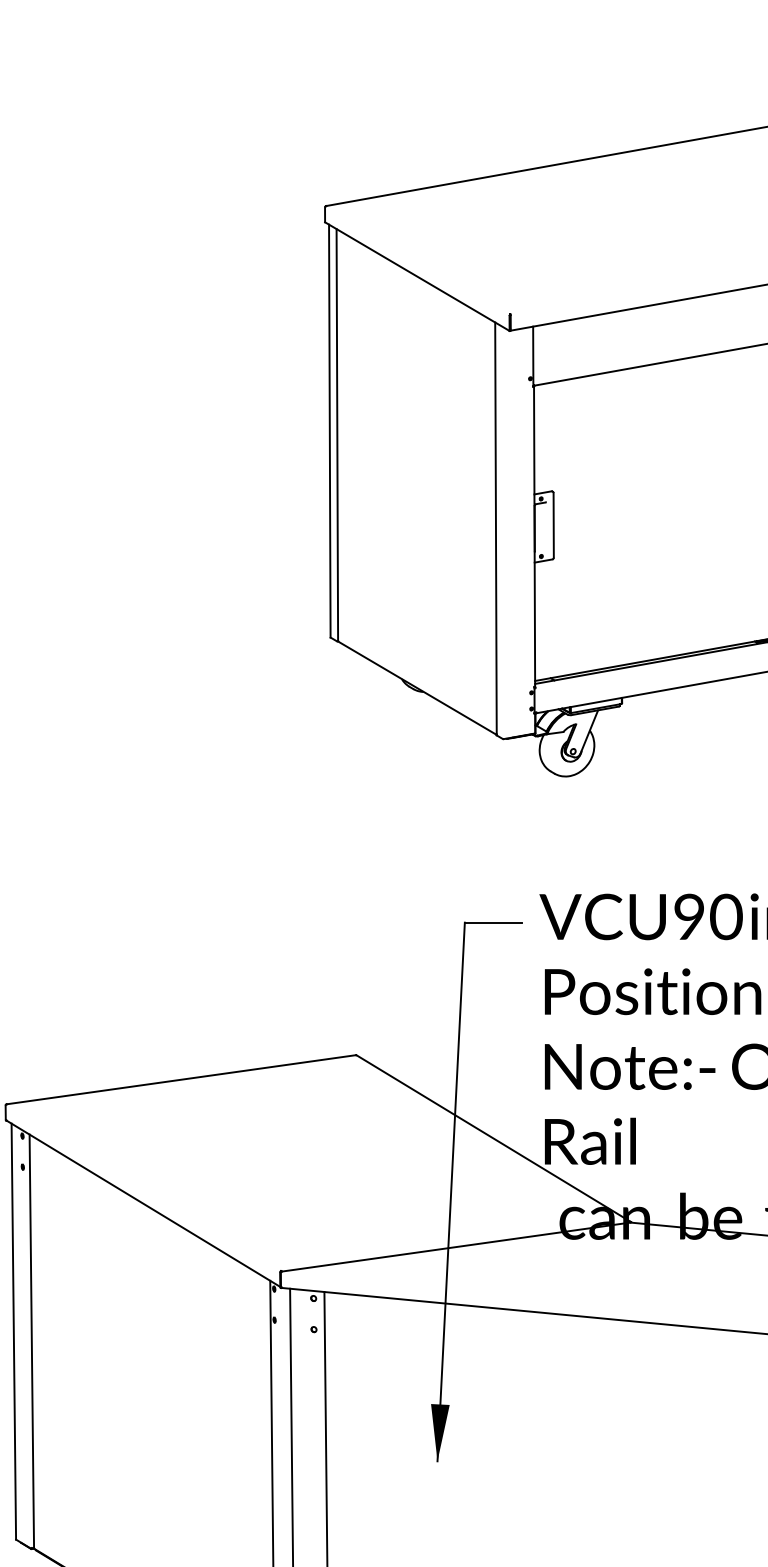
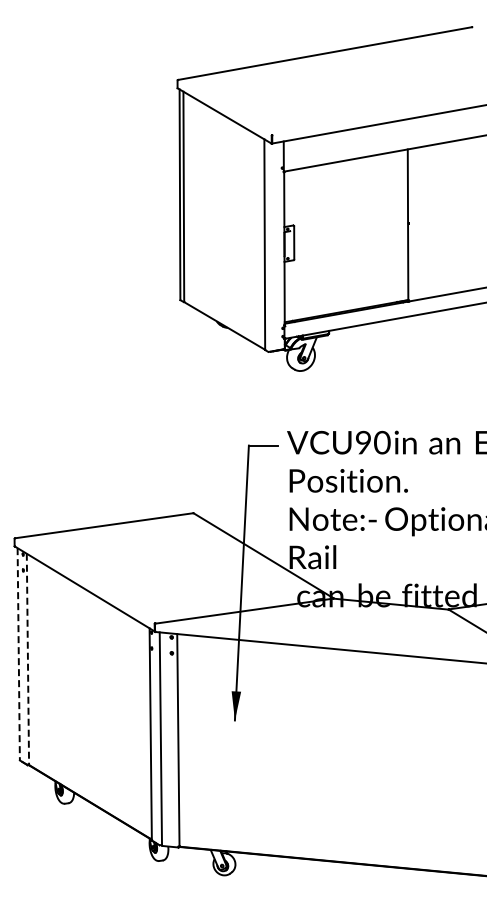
line: (13, 1332) -> (18, 654), solid -> dashed
line: (30, 1341) -> (27, 659), solid -> dashed

